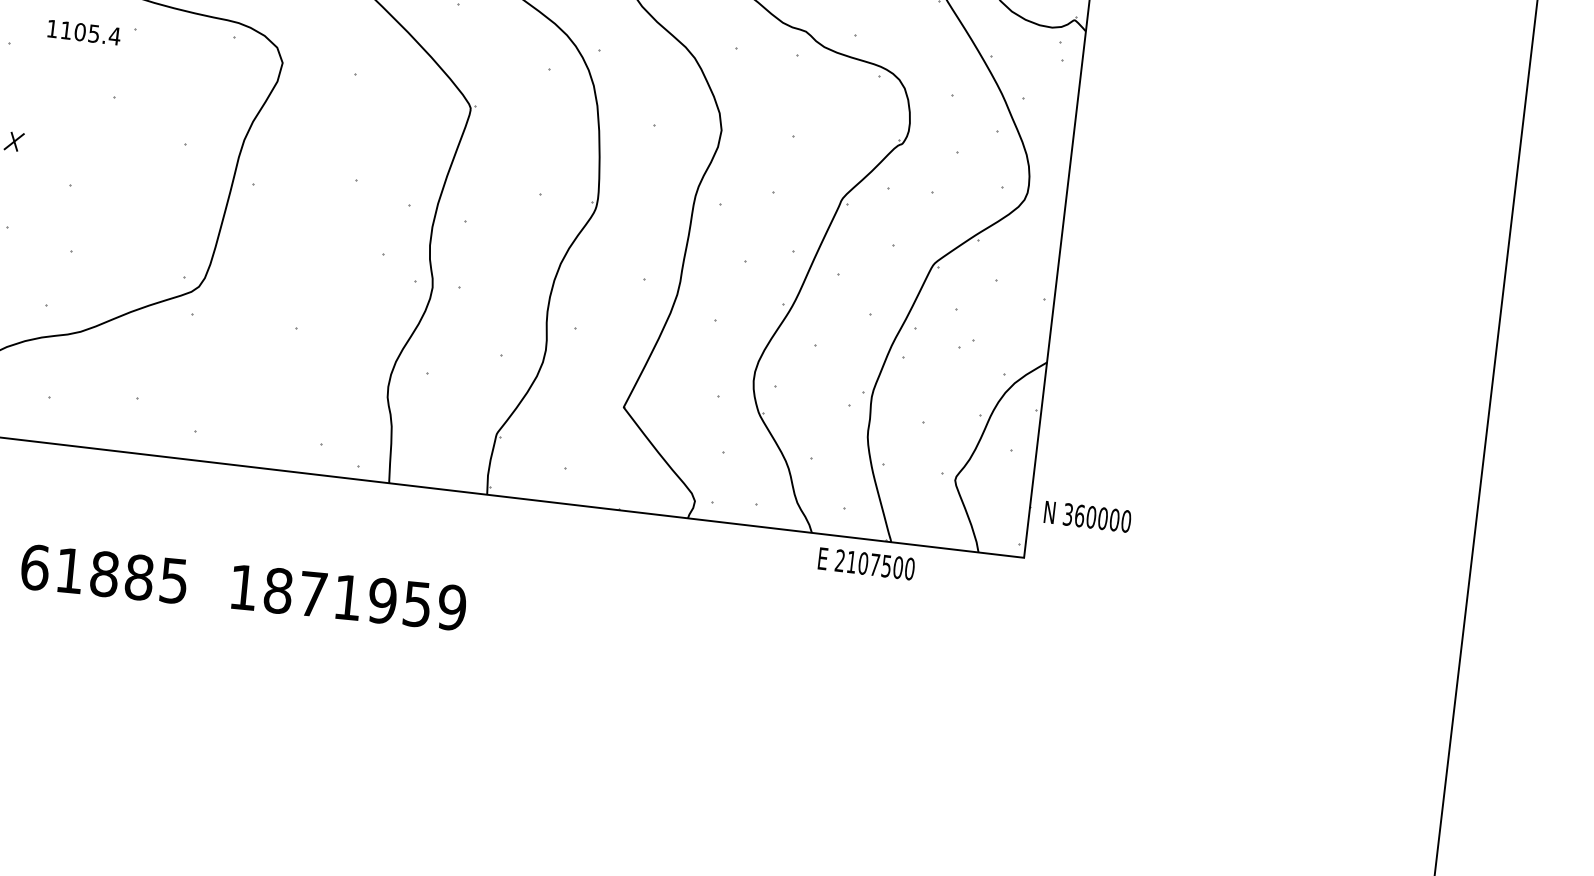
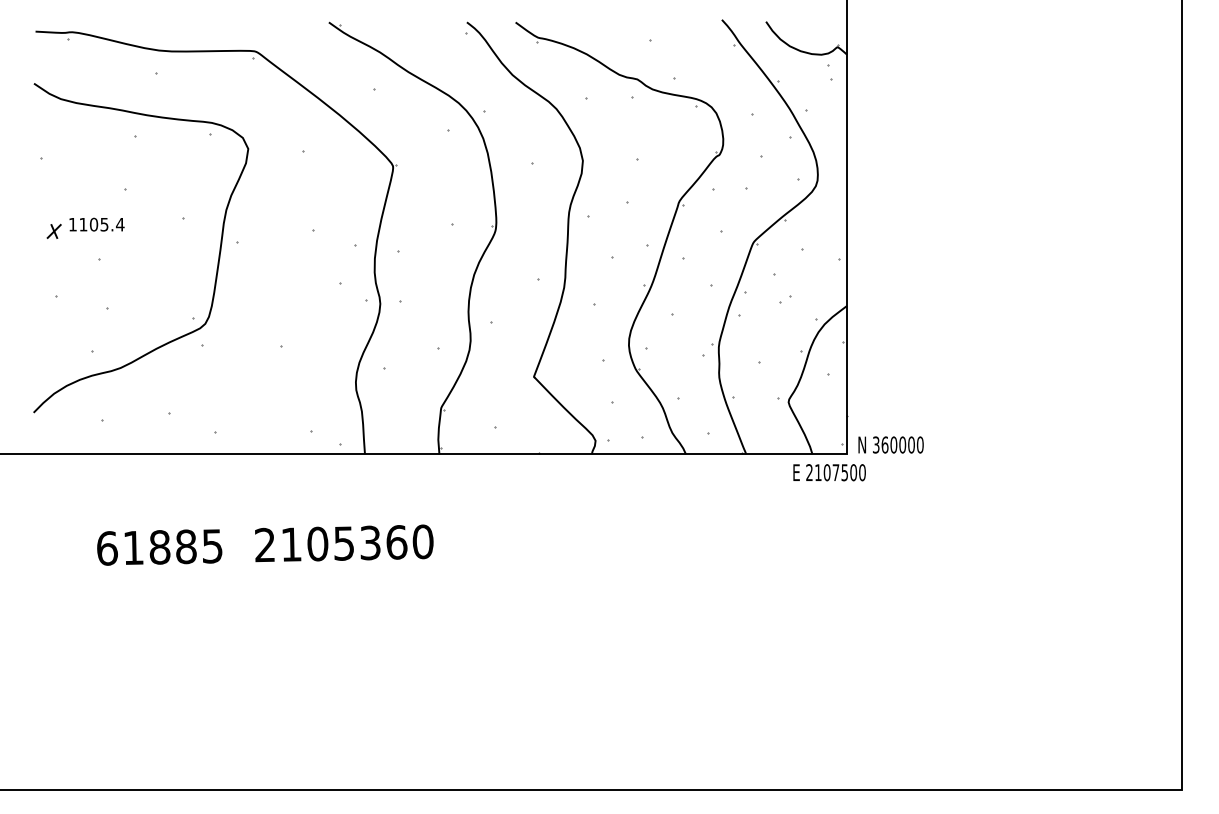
text: (83, 32) -> (96, 224), moved
text: (1087, 516) -> (890, 444), moved
text: (866, 563) -> (829, 472), moved
text: (348, 597) -> (344, 543), 1871959 -> 2105360

